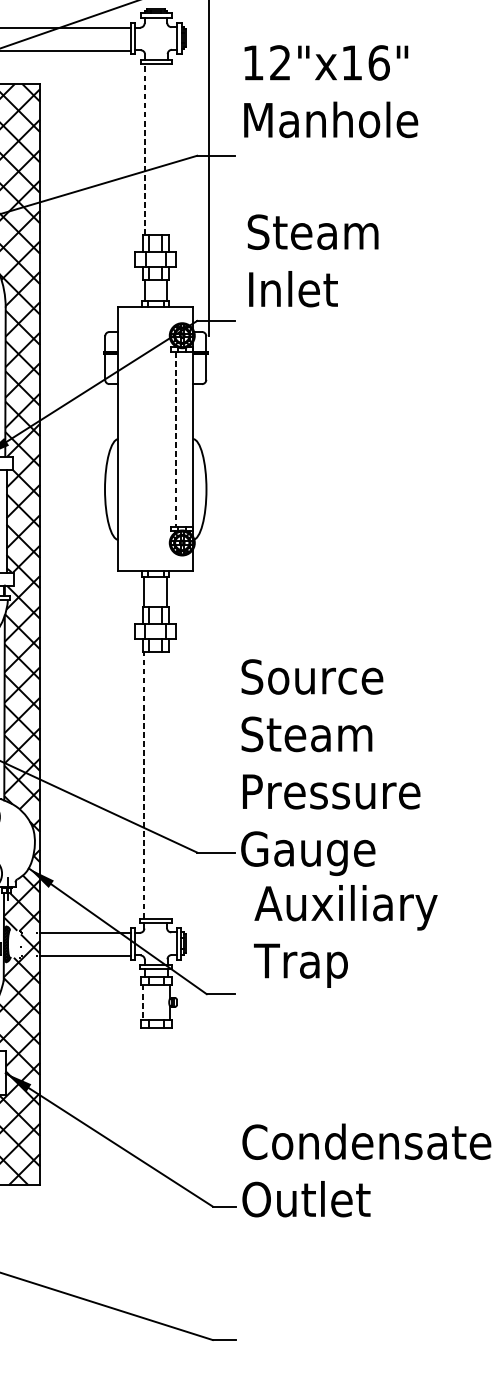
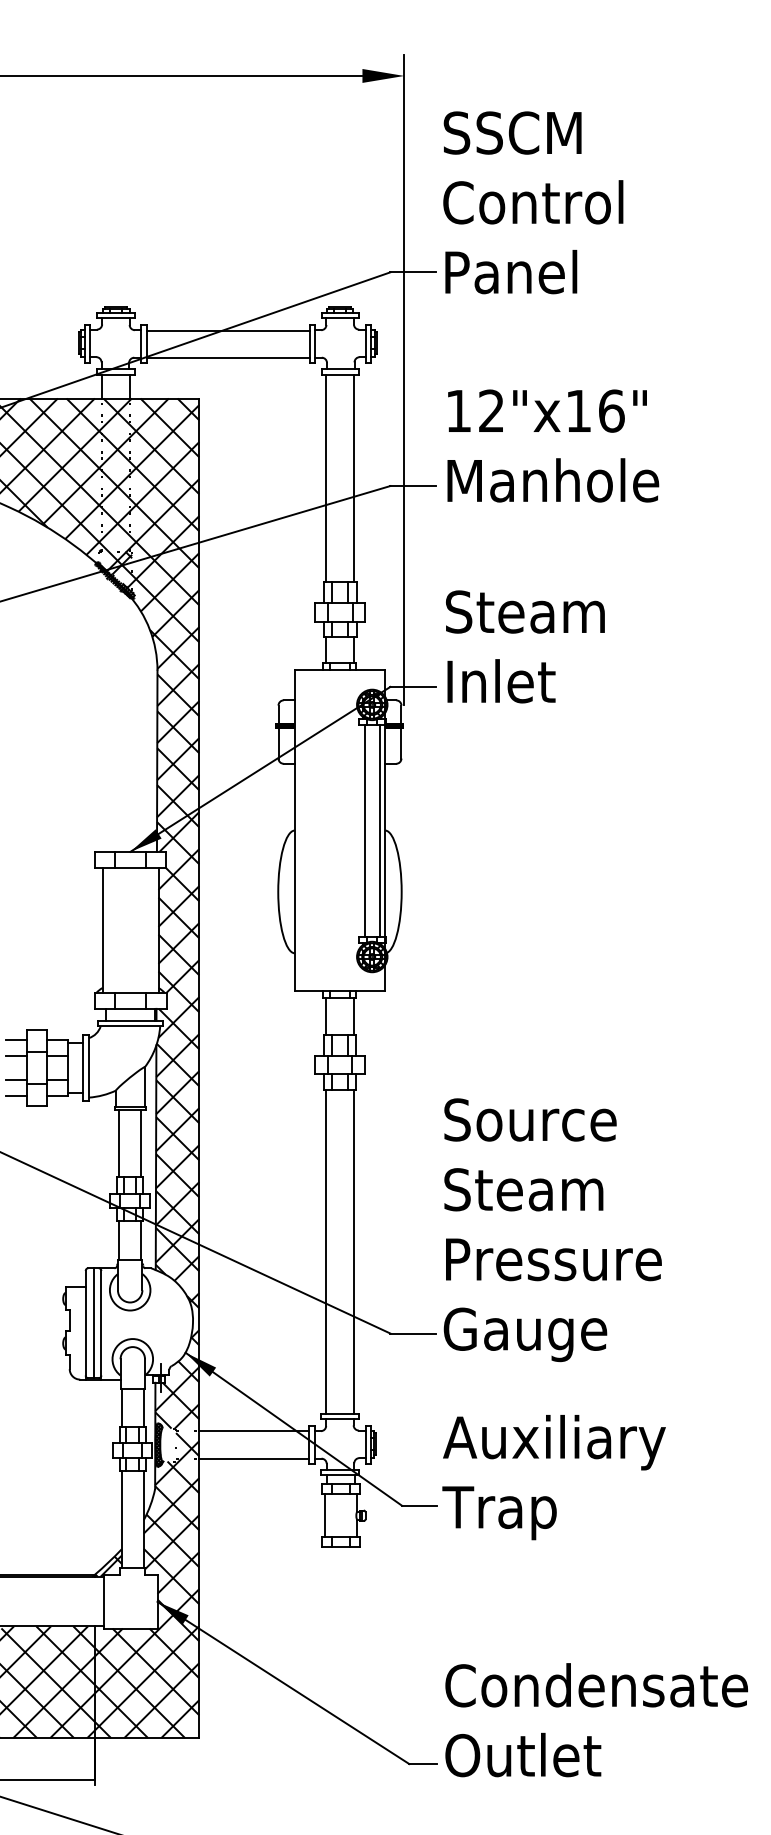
text: (331, 91) -> (553, 445), moved
line: (144, 149) -> (326, 478), dashed -> solid
line: (166, 149) -> (353, 478), added
text: (313, 260) -> (525, 646), moved
line: (188, 438) -> (379, 830), added
line: (175, 439) -> (364, 831), dashed -> solid
line: (144, 785) -> (326, 1251), dashed -> solid
line: (166, 785) -> (353, 1251), added
text: (345, 936) -> (553, 1477), moved
line: (143, 1002) -> (324, 1515), dashed -> solid

